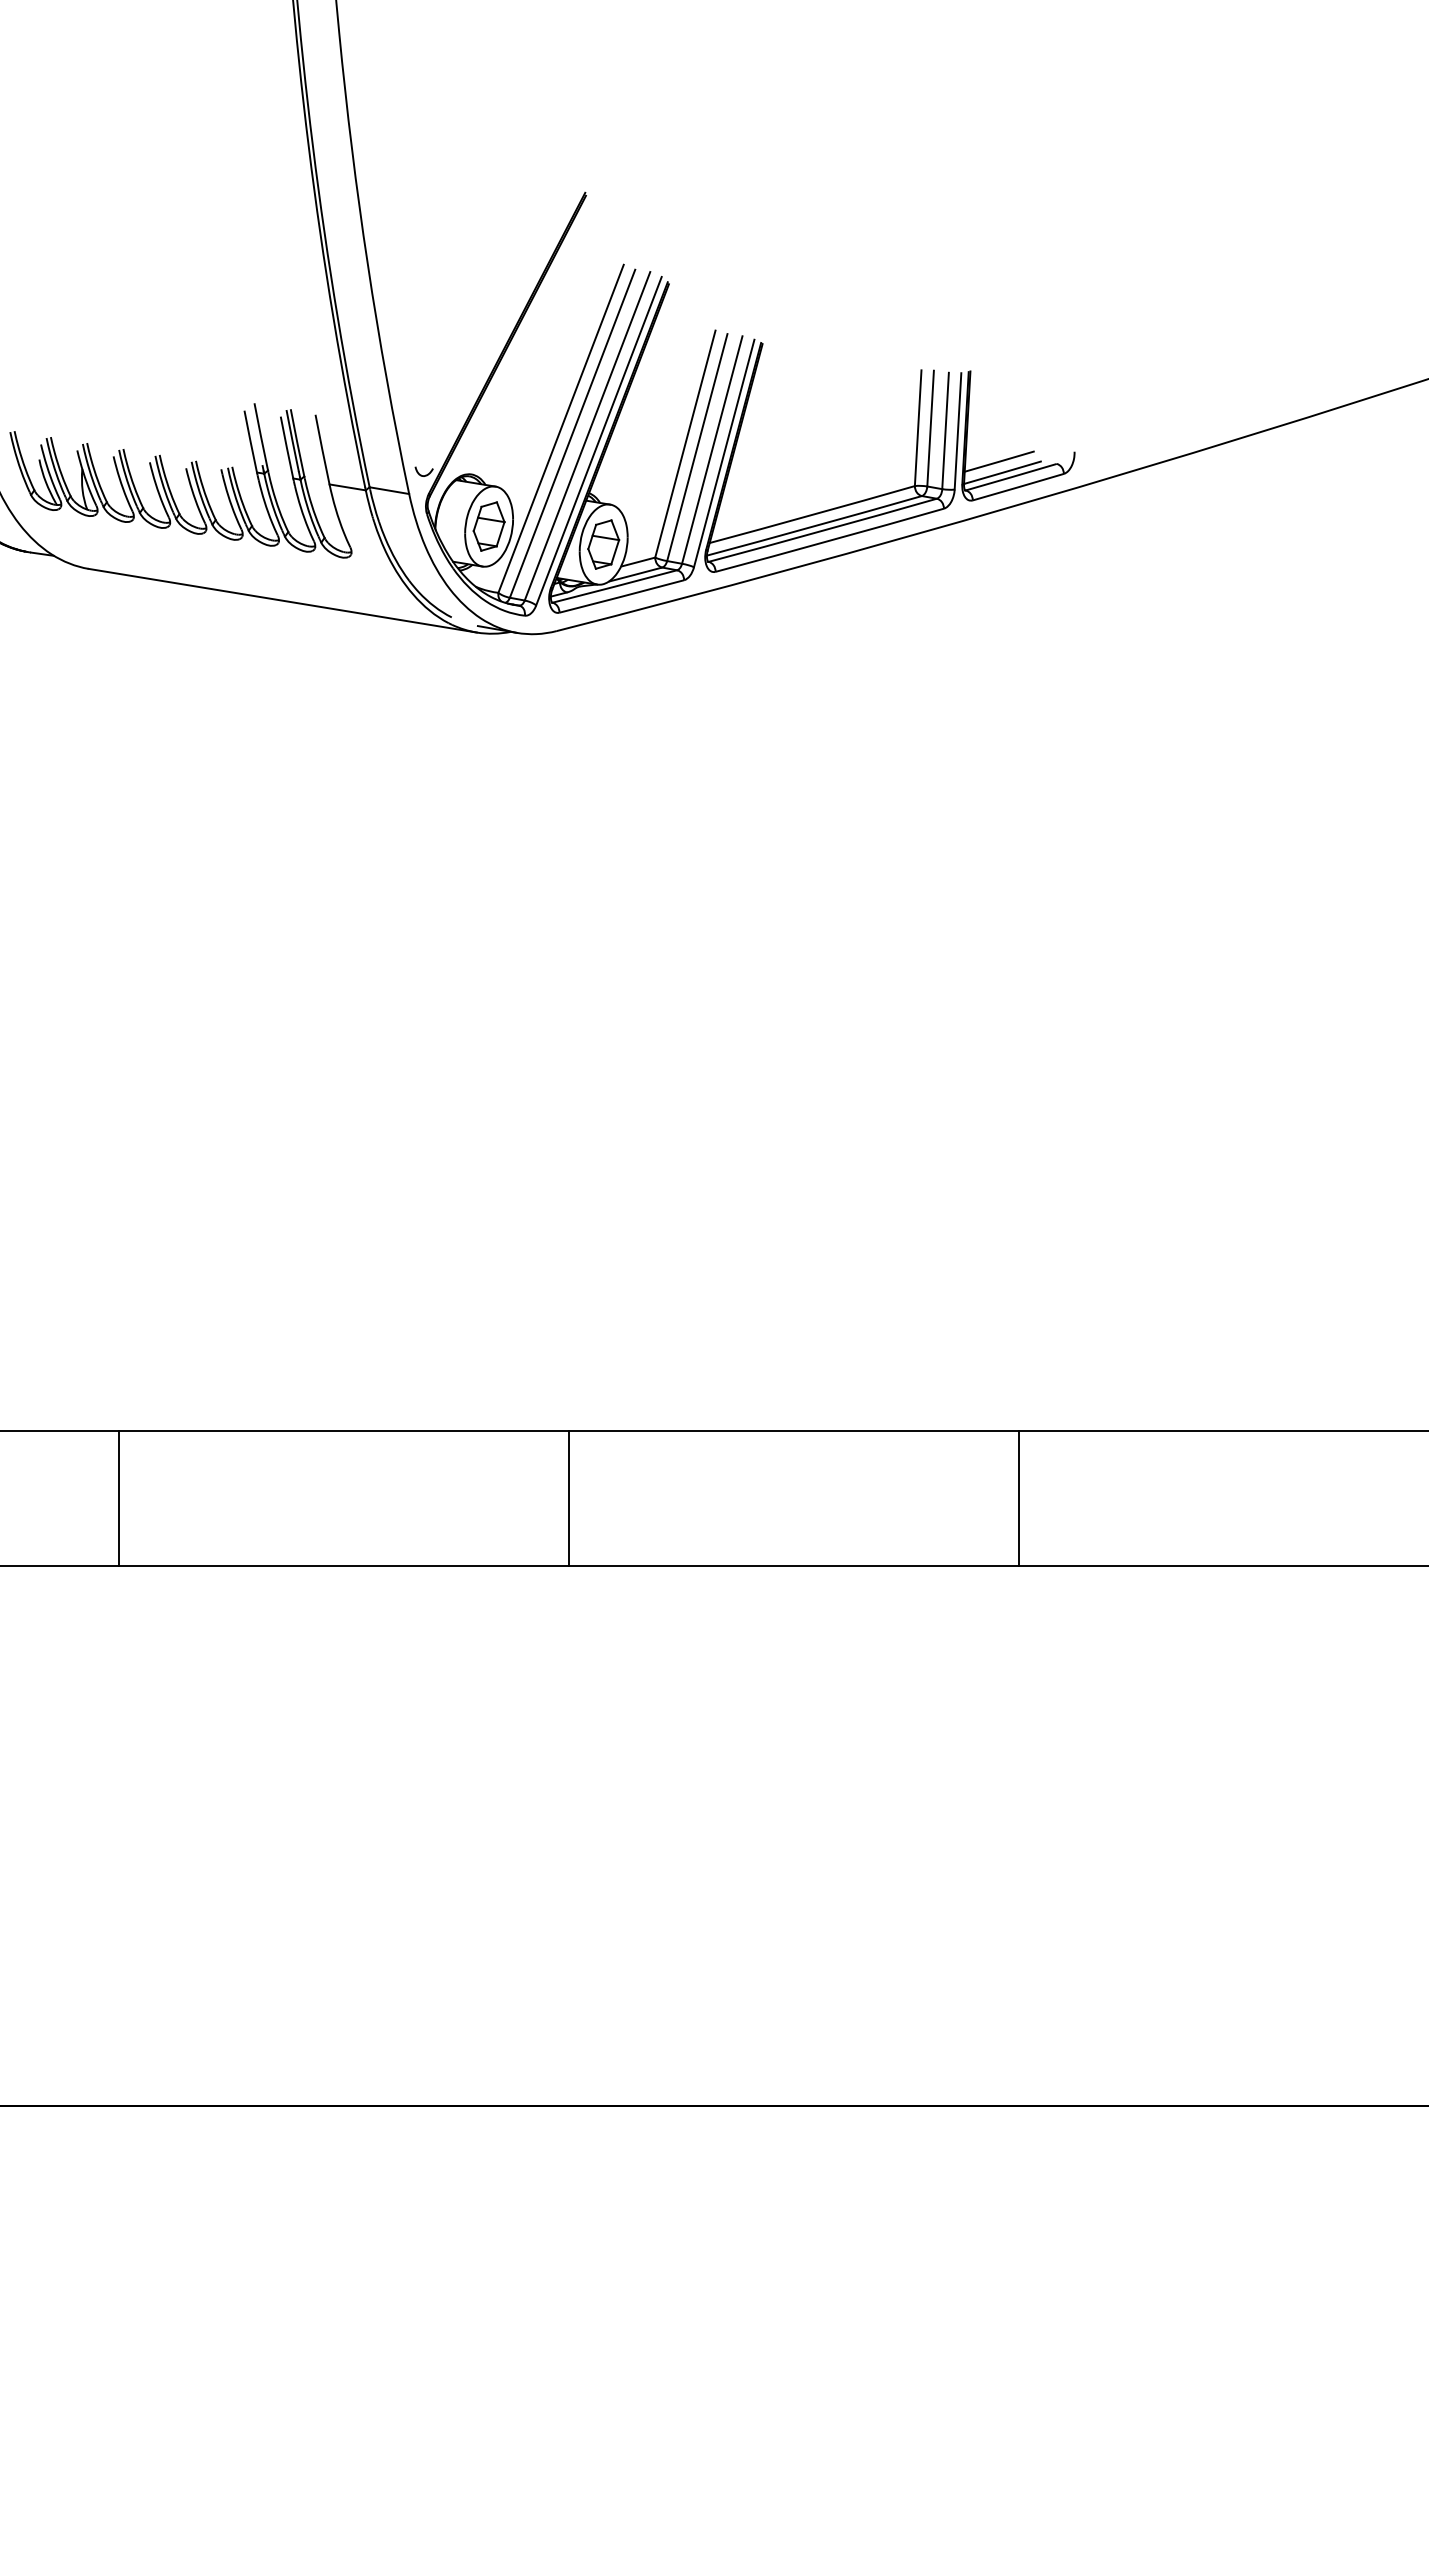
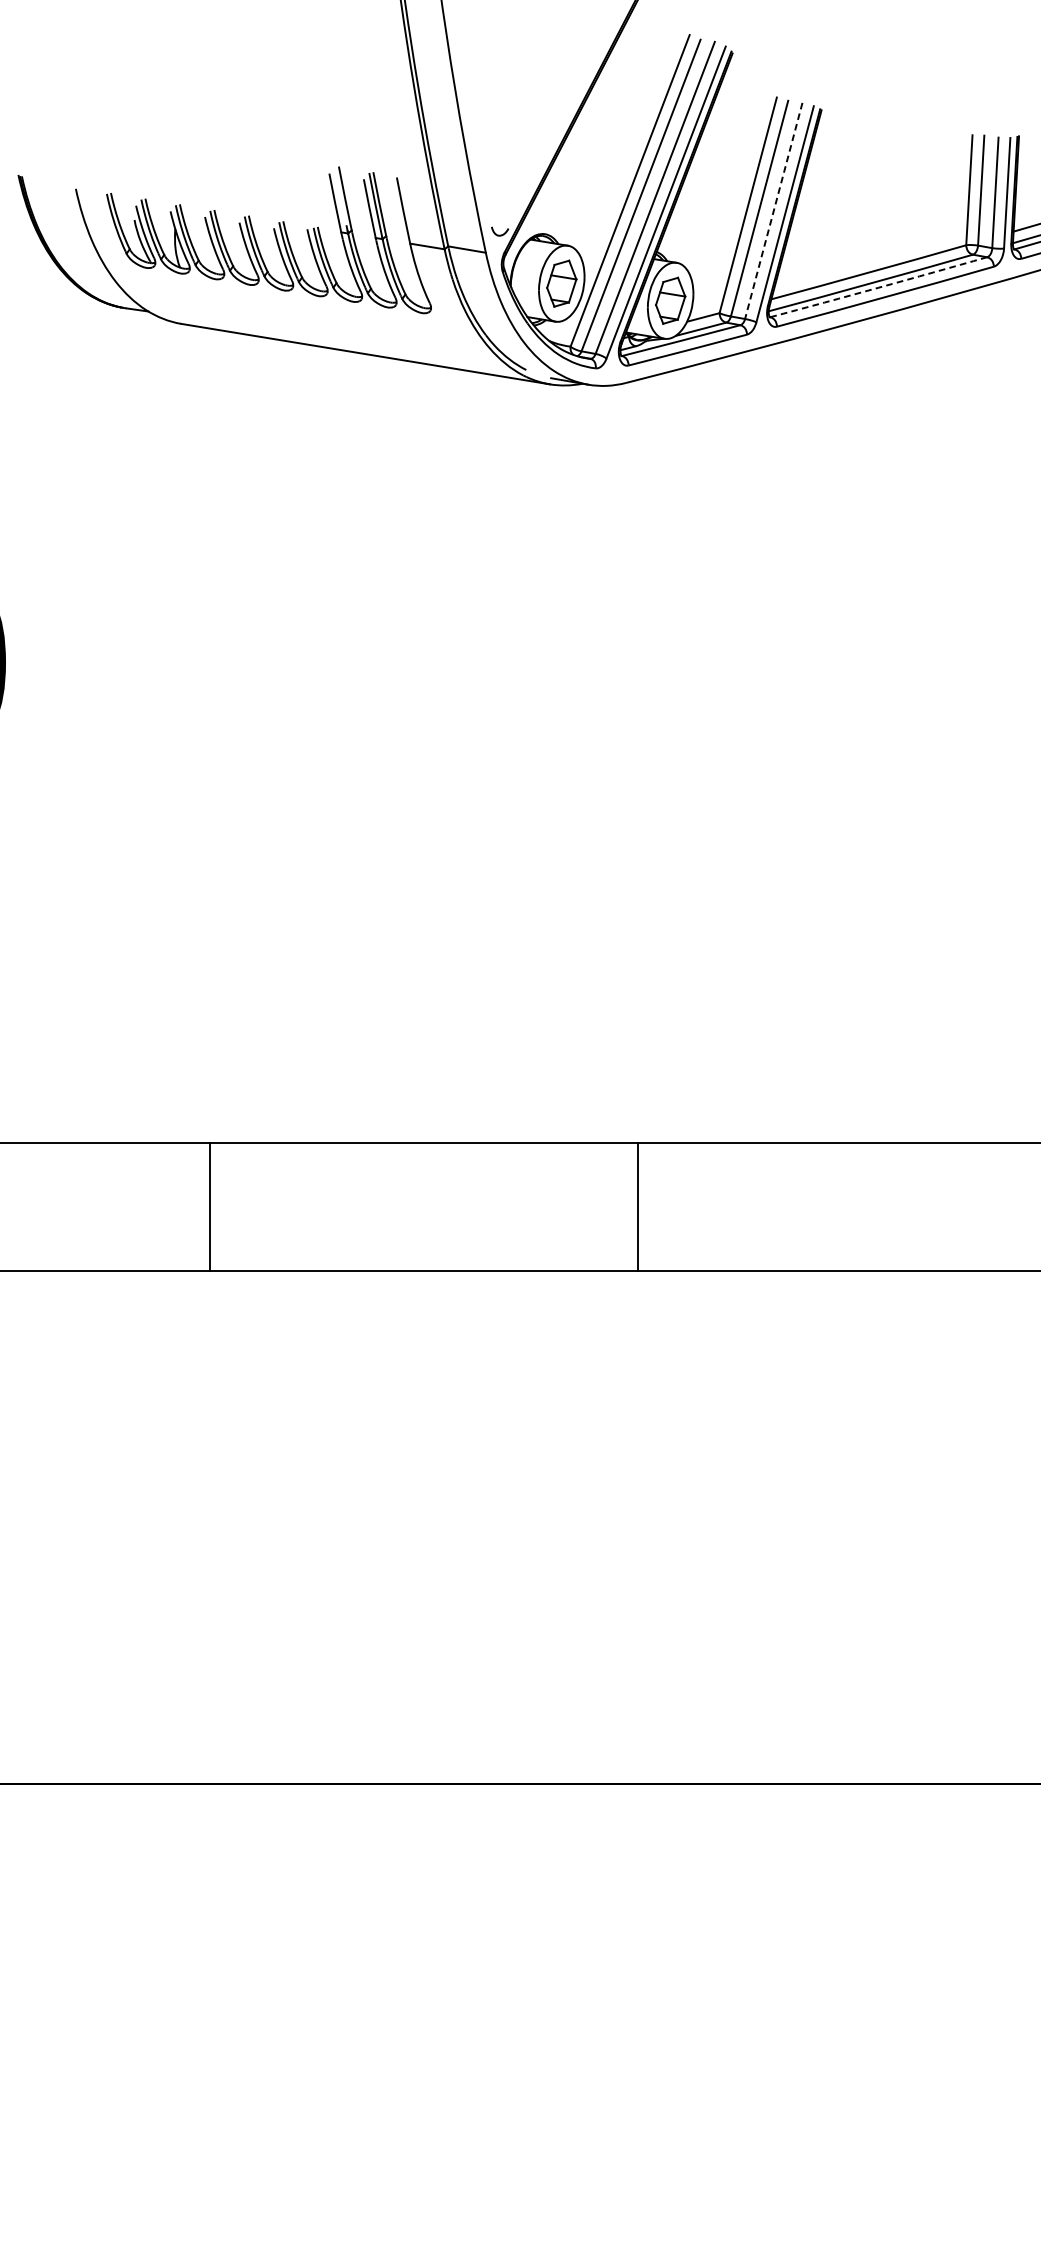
line: (712, 450) -> (773, 211), solid -> dashed
arc: (822, 530) -> (878, 287), solid -> dashed

